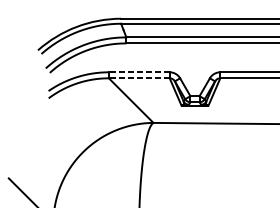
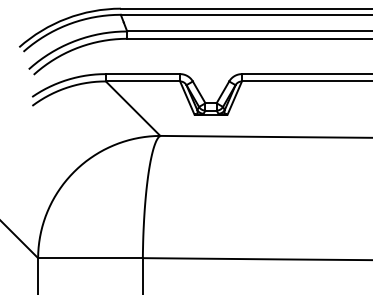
line: (138, 72) -> (142, 74), dashed -> solid
line: (138, 78) -> (142, 81), dashed -> solid

